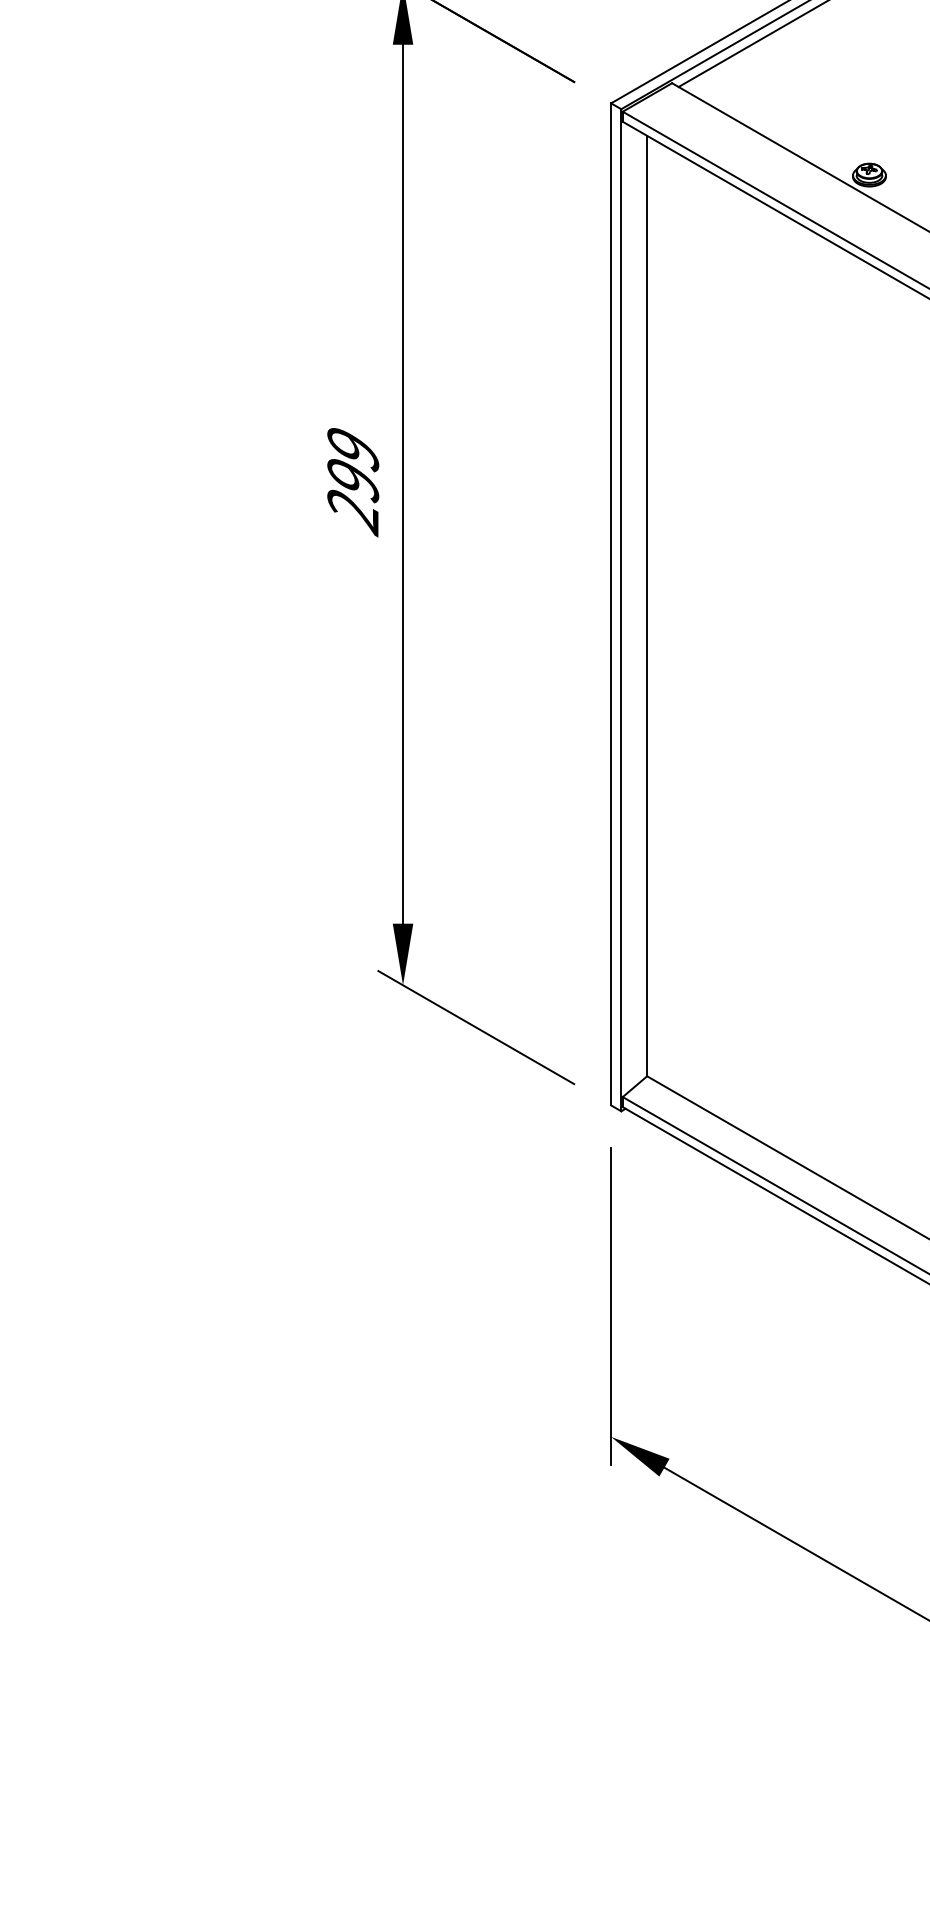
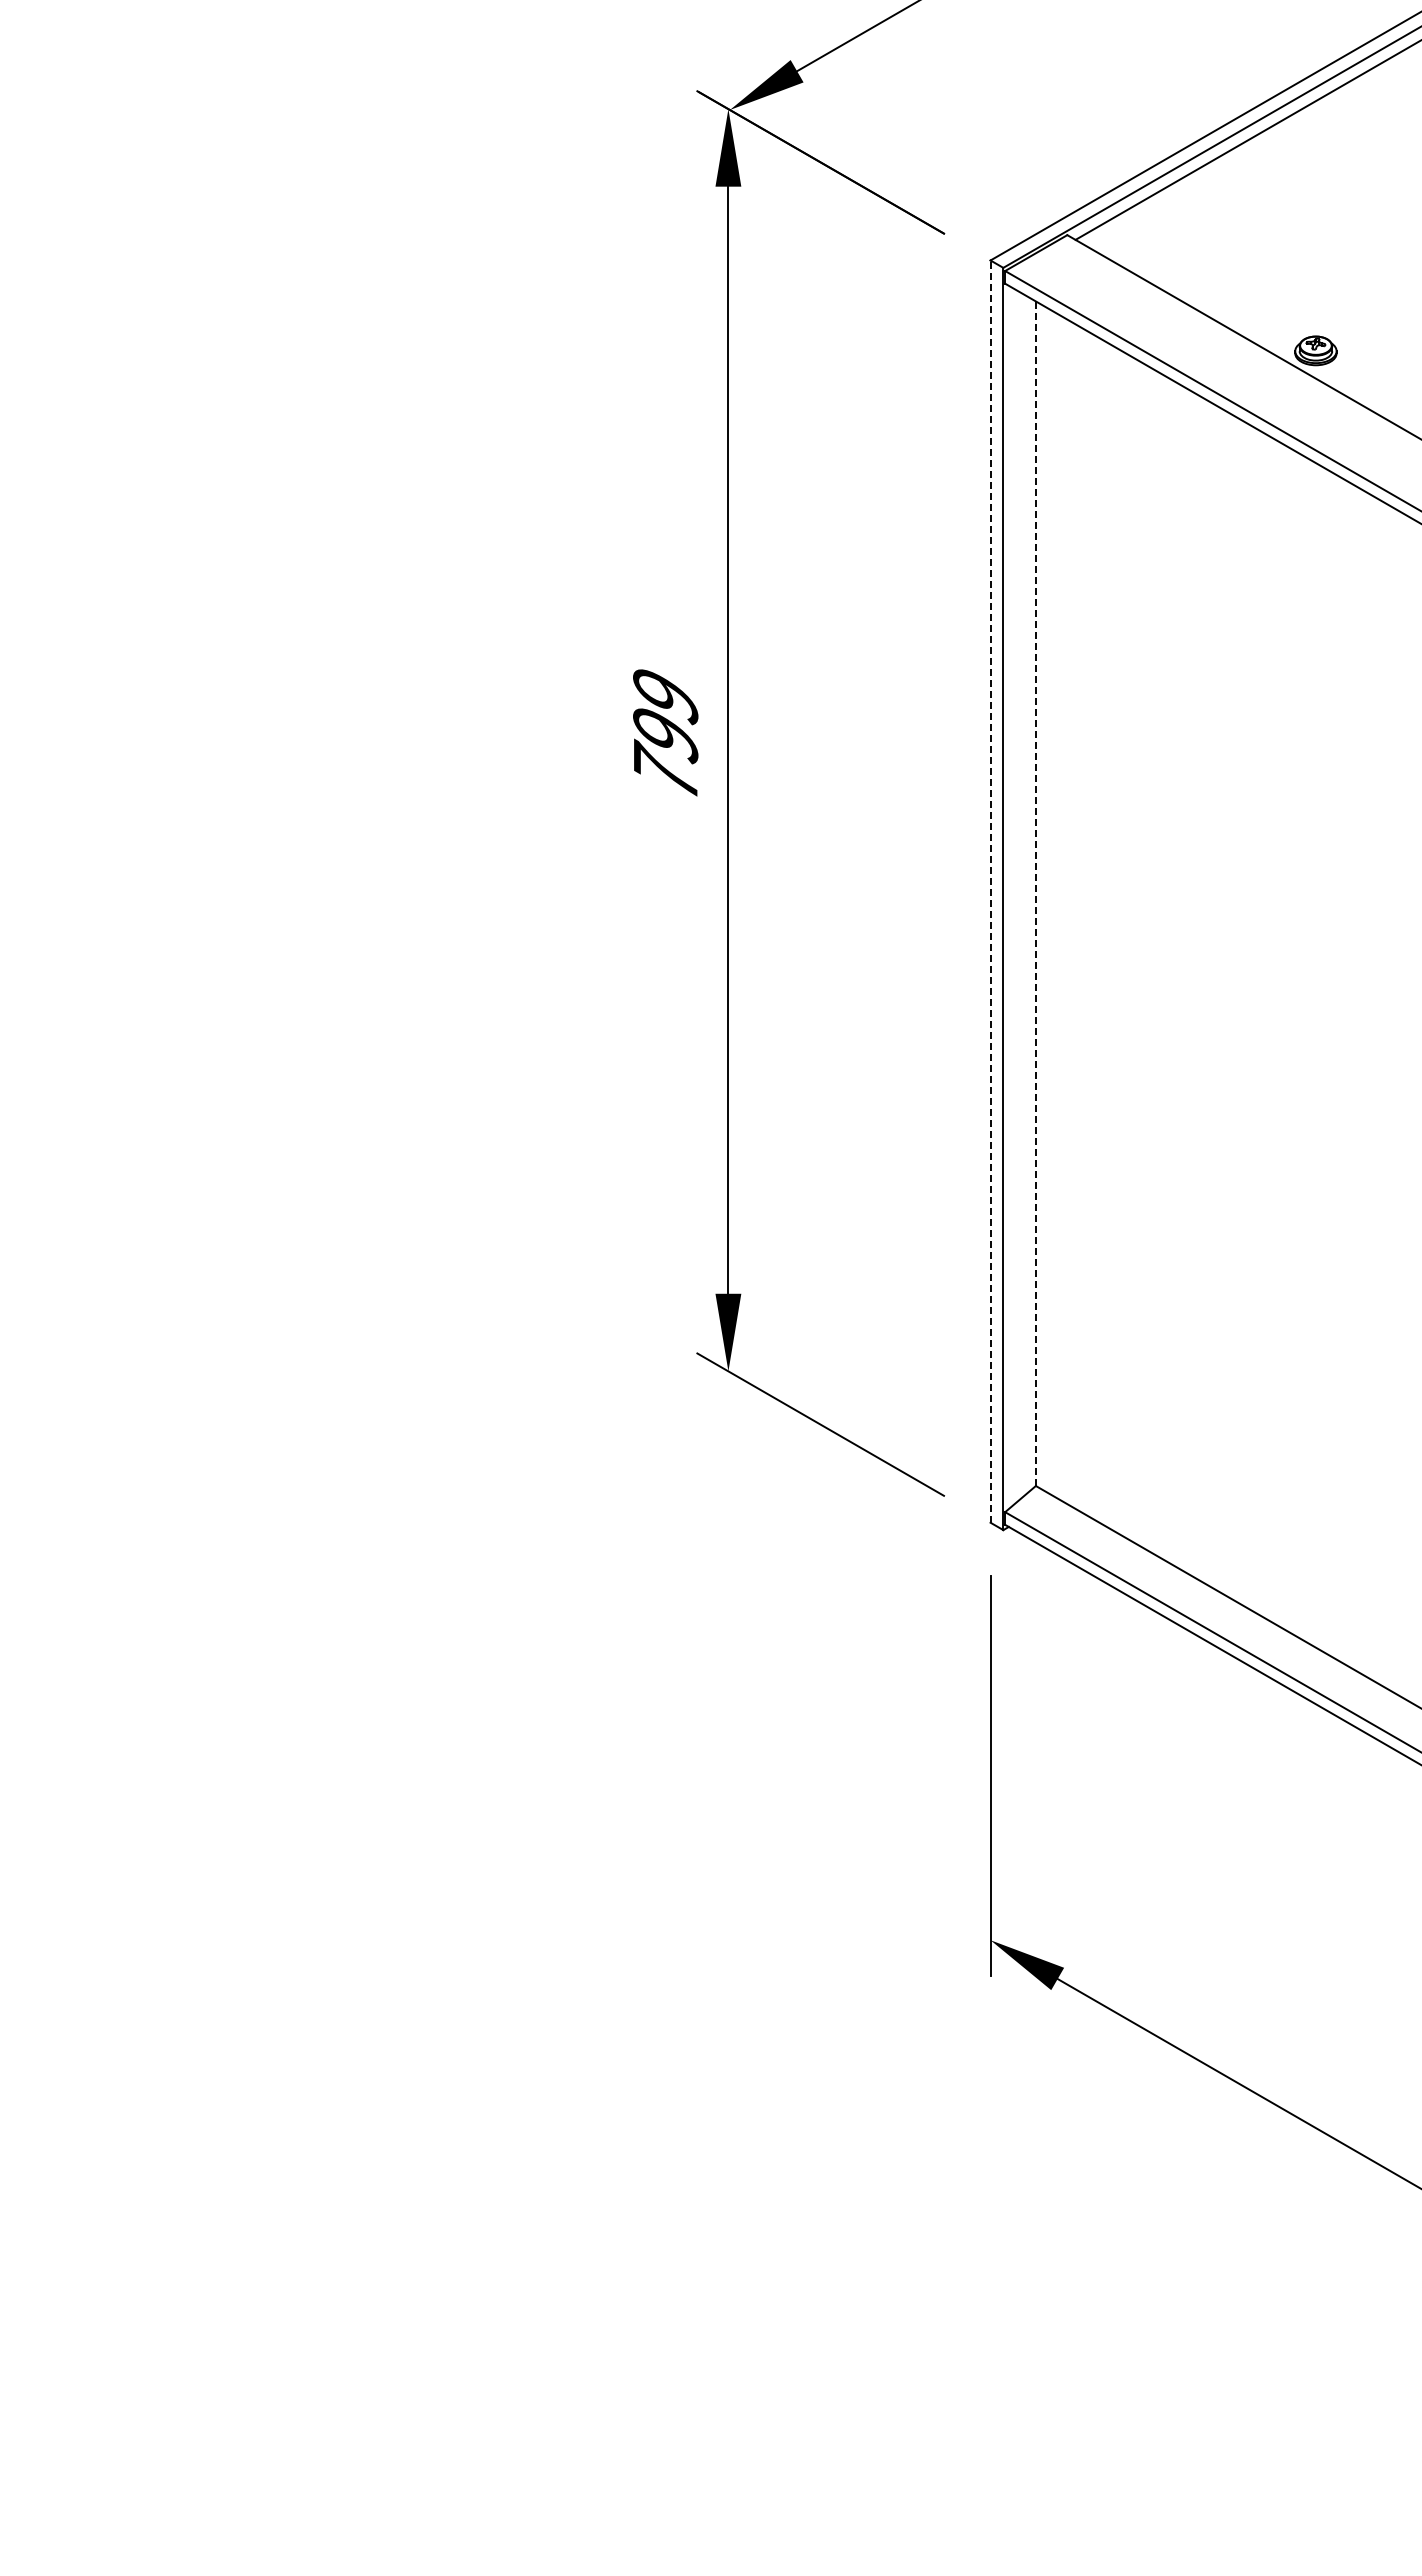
text: (353, 509) -> (665, 772), 299 -> 799
line: (611, 604) -> (990, 891), solid -> dashed
line: (647, 605) -> (1036, 893), solid -> dashed

